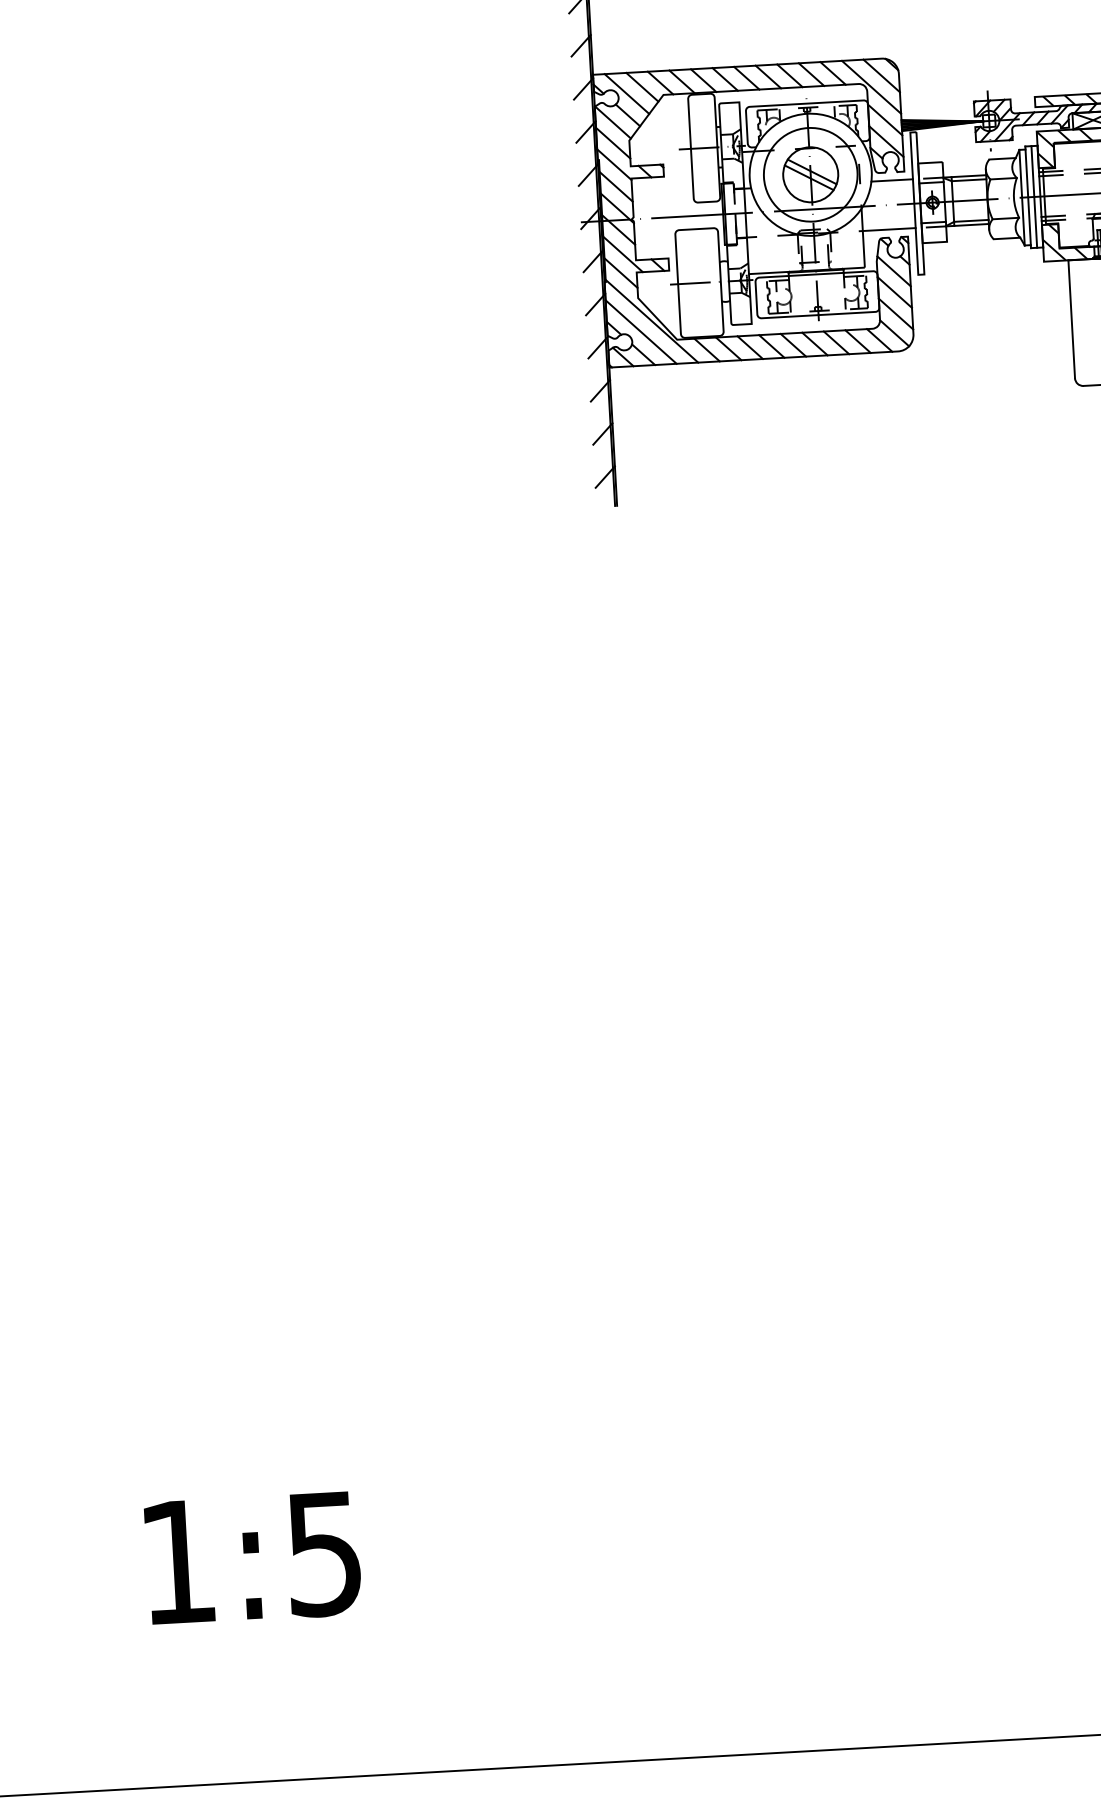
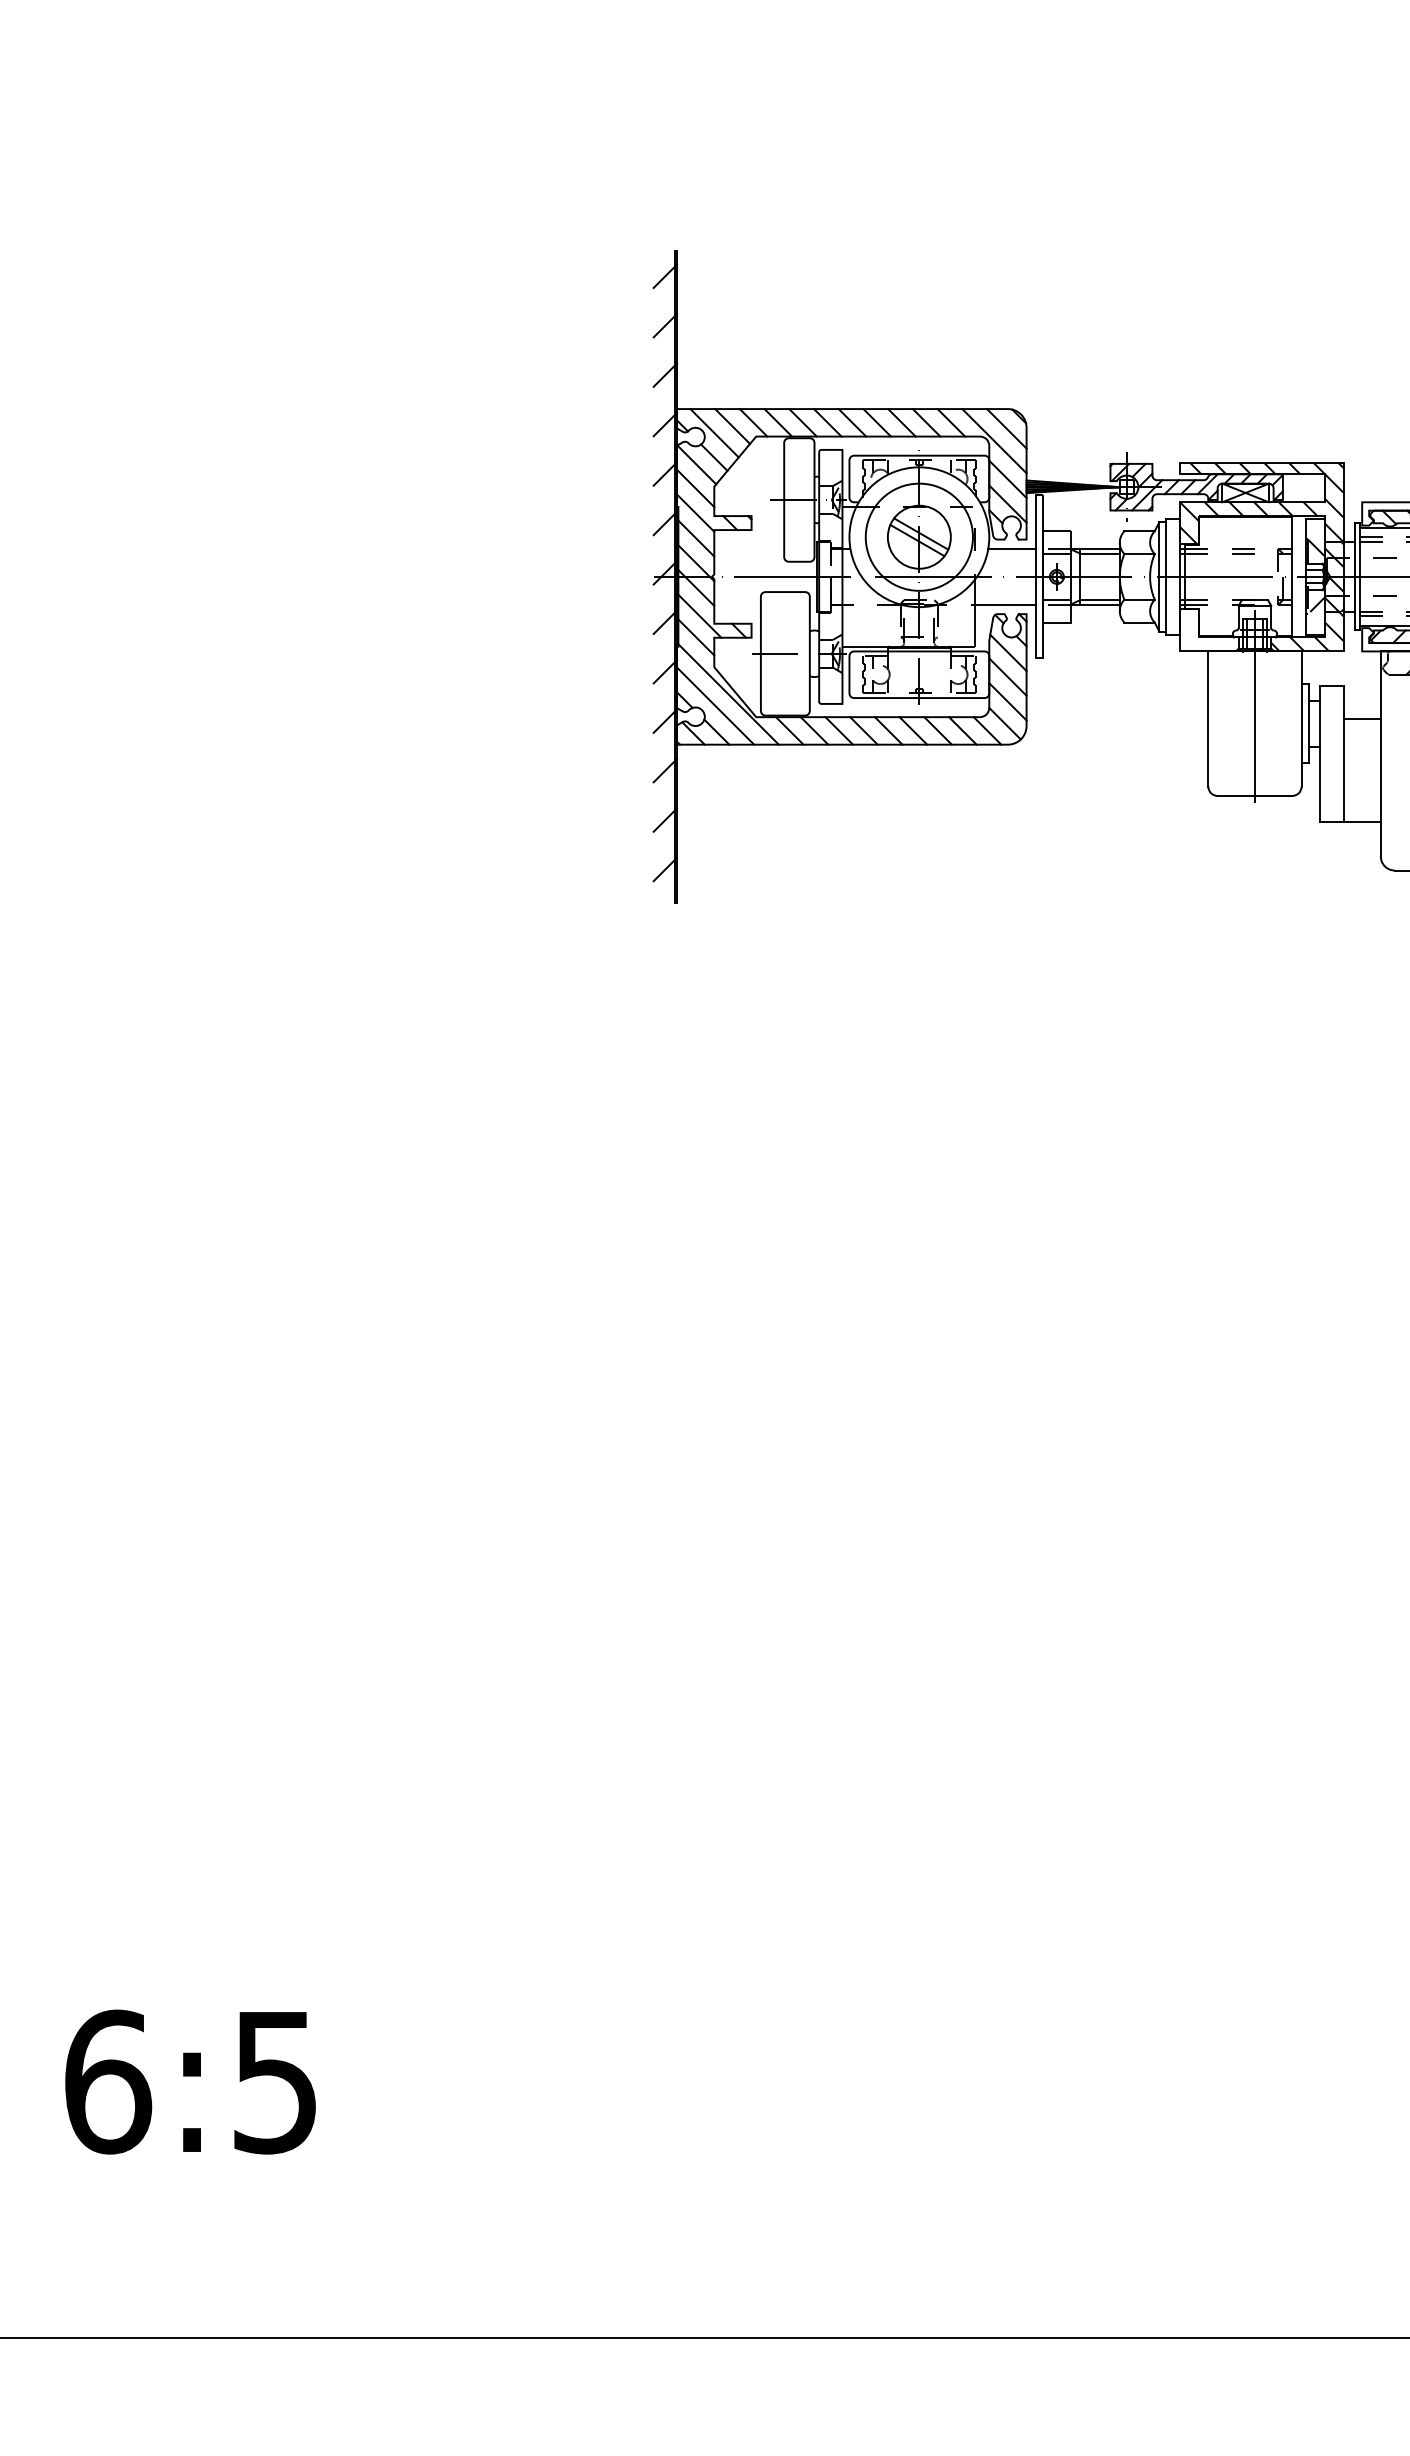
line: (1034, 196) -> (1173, 576), removed
hatch: (1064, 242) -> (1205, 630), removed
text: (178, 1561) -> (108, 2081), 1:5 -> 6:5

